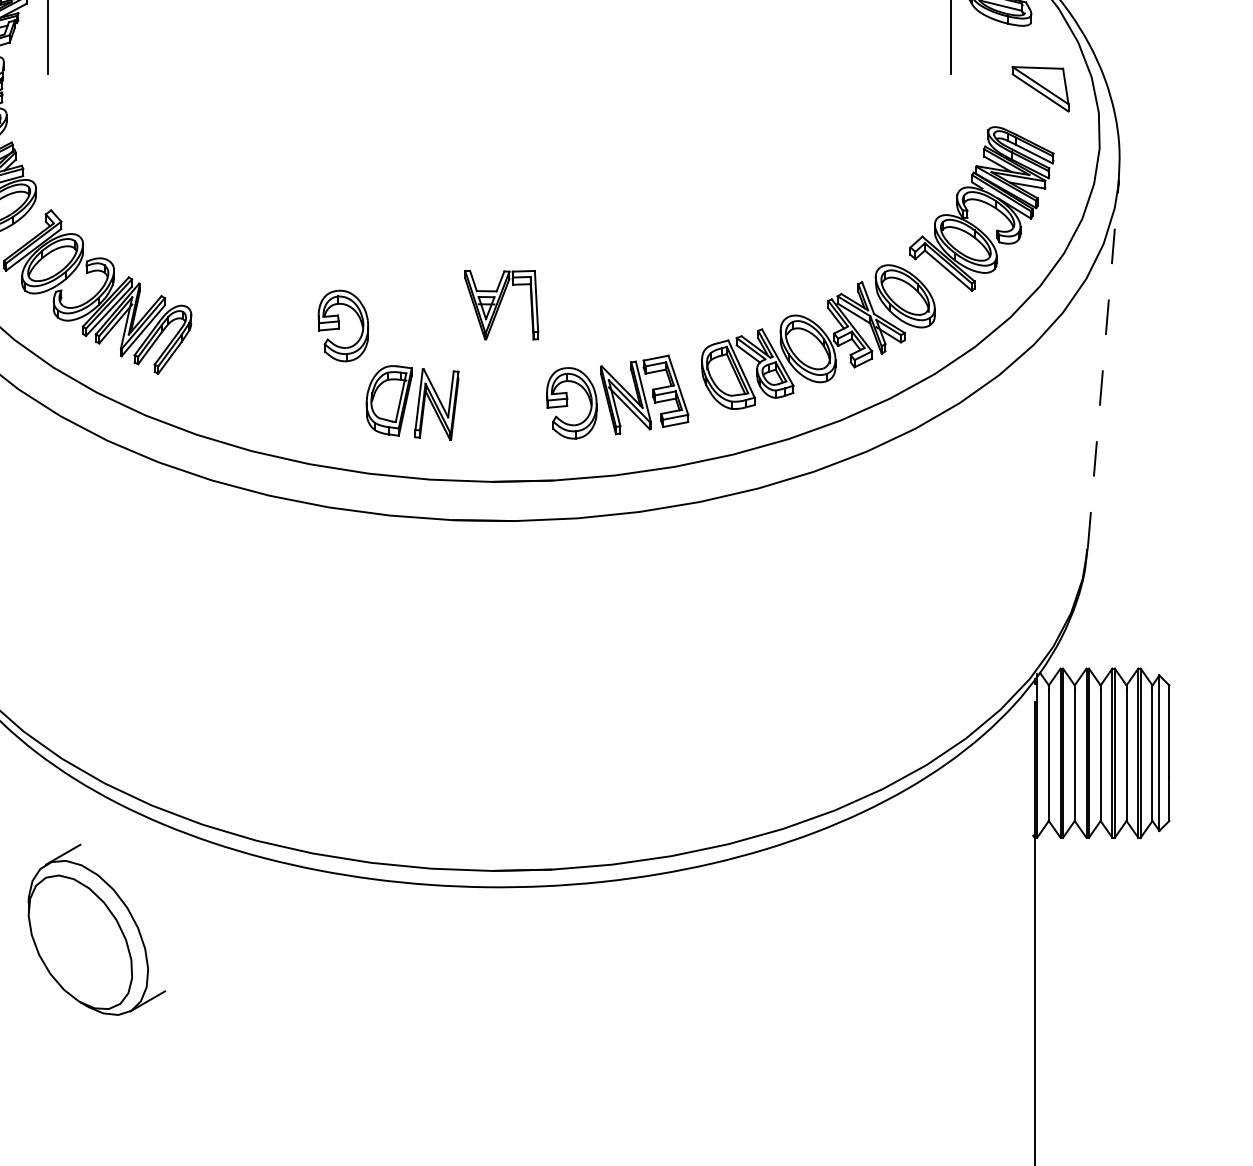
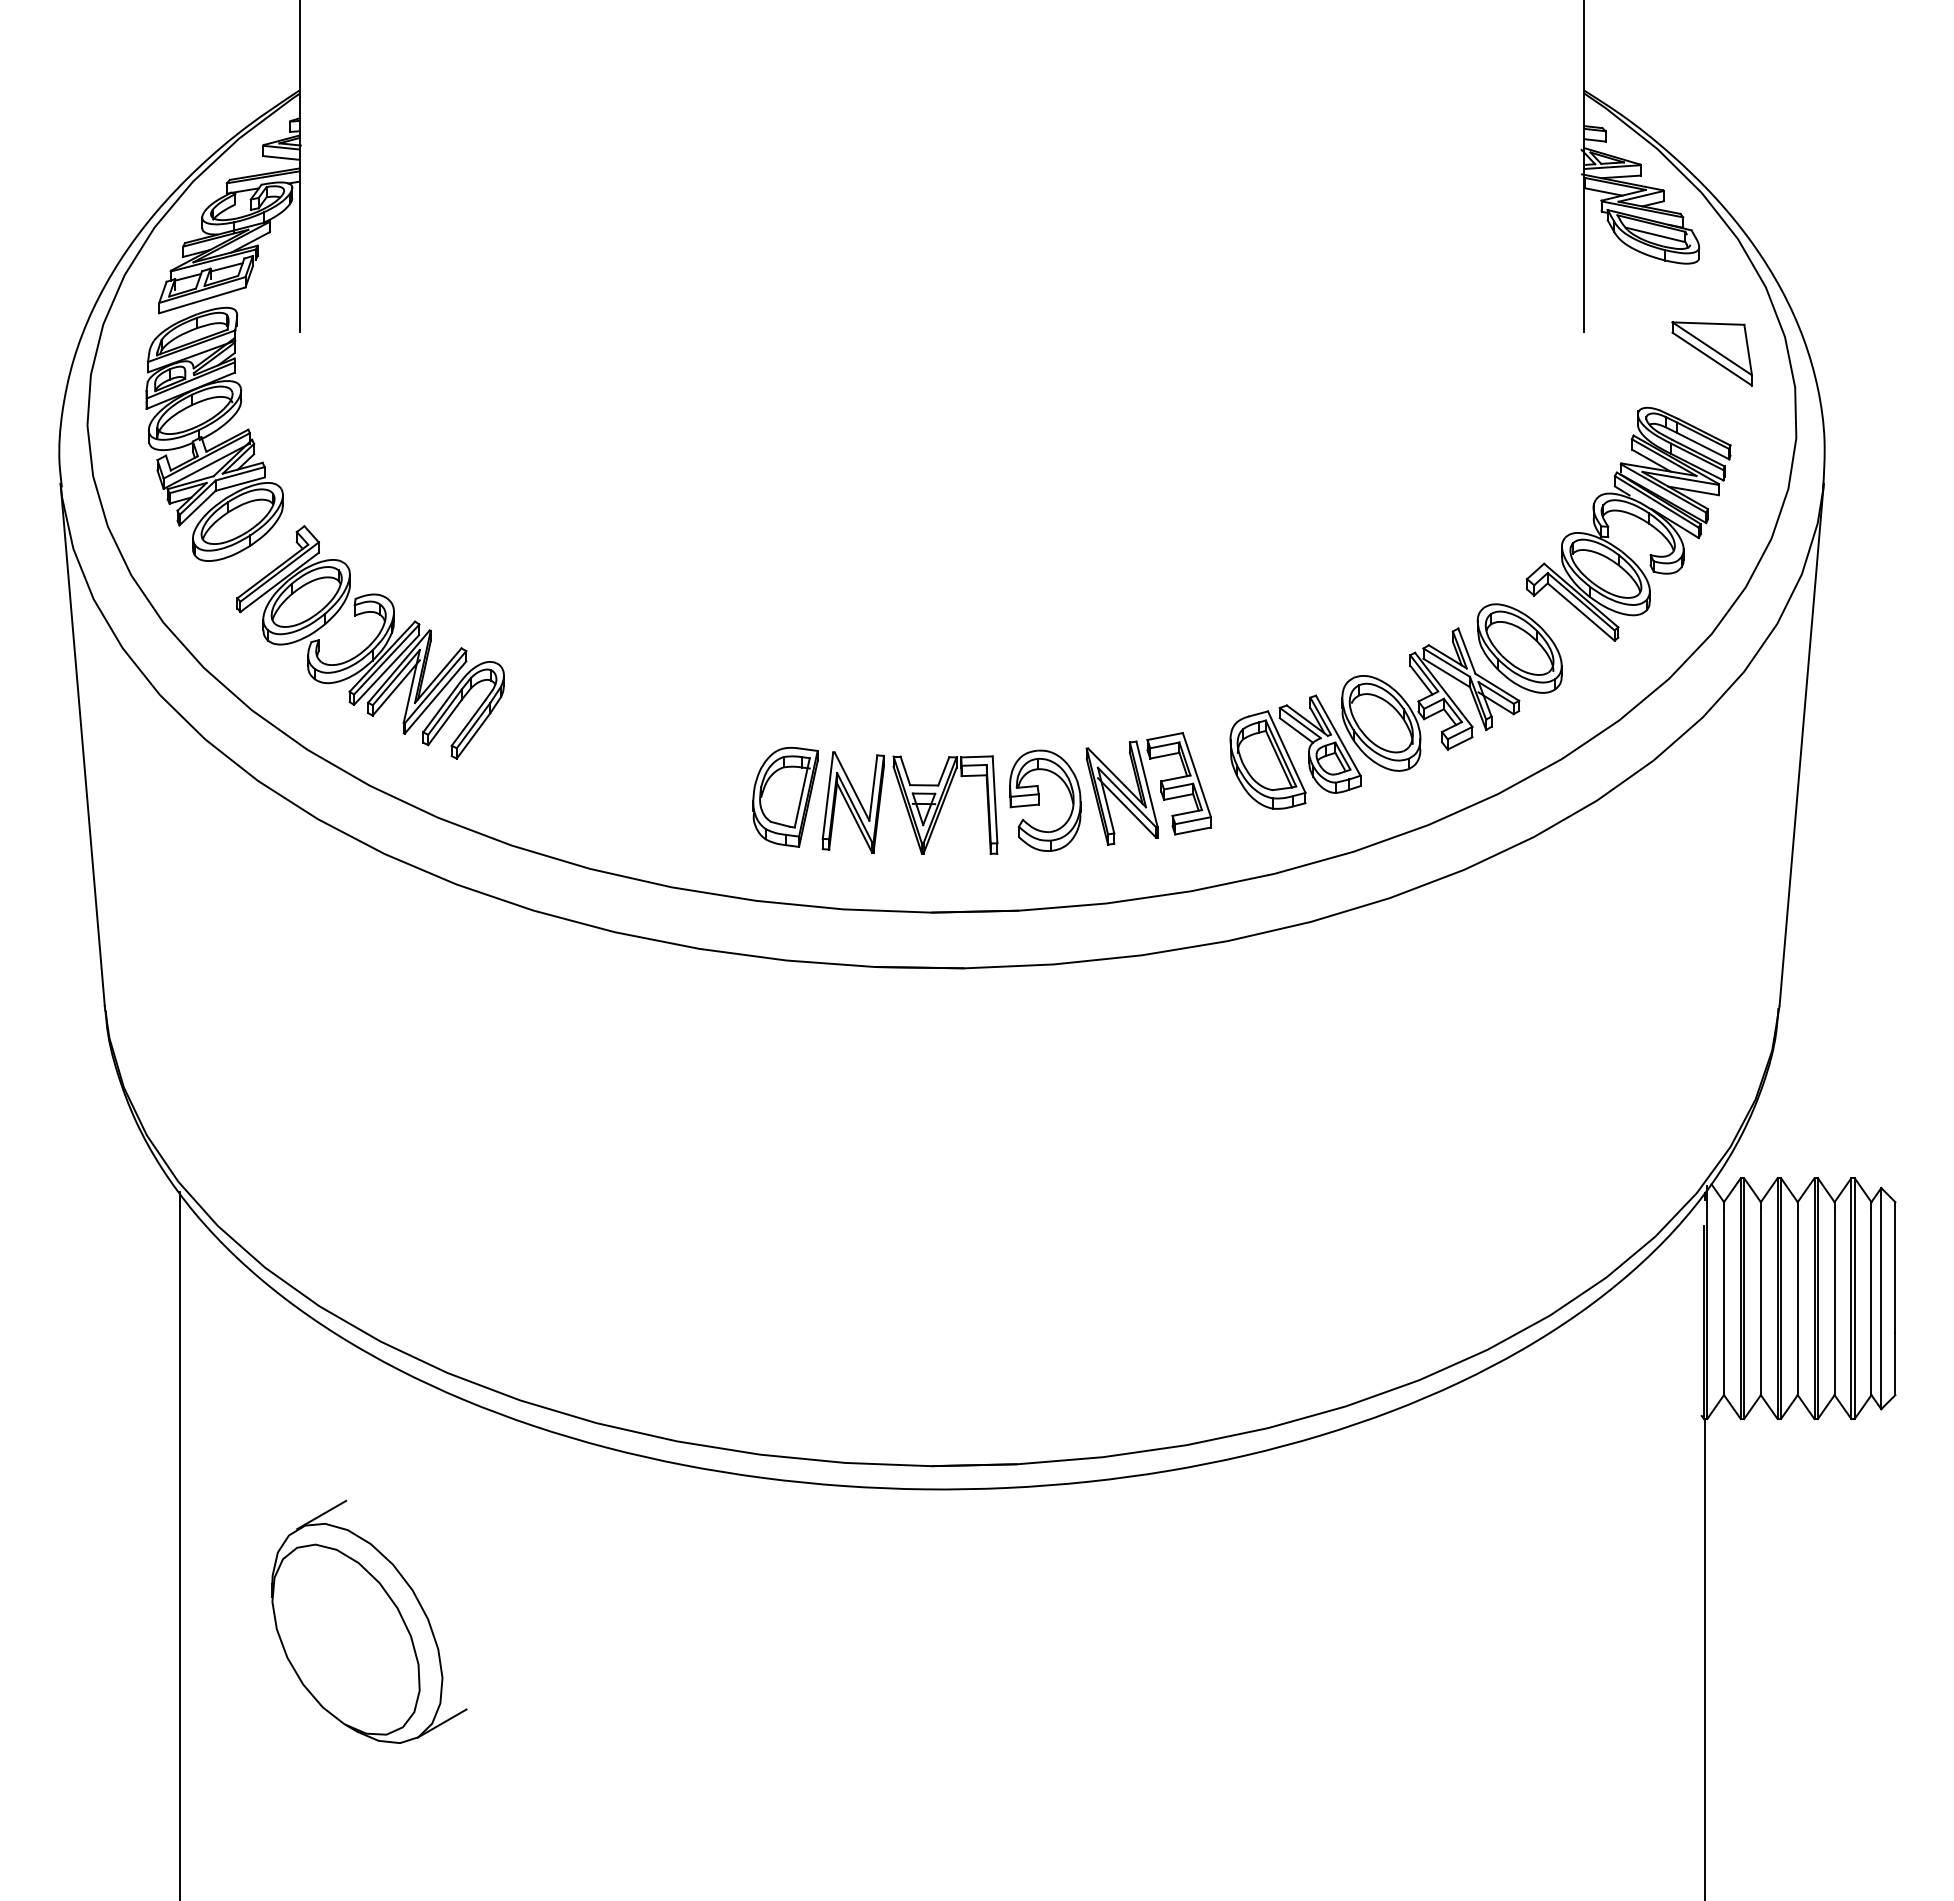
part: (501, 304) -> (945, 804), moved
part: (343, 325) -> (720, 690), removed
line: (1103, 363) -> (1801, 744), dashed -> solid
part: (96, 929) -> (369, 1621), moved

